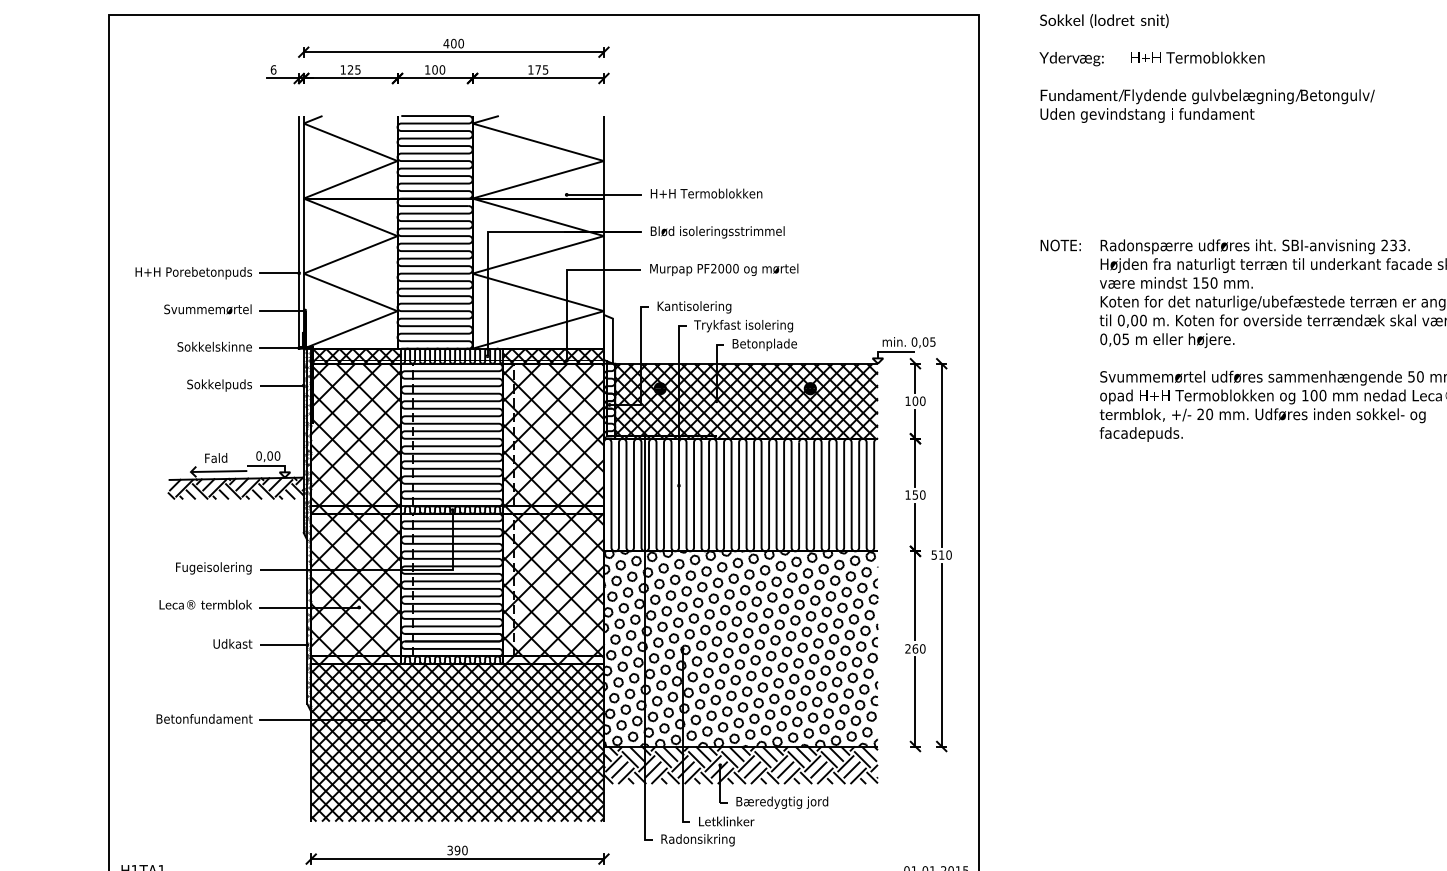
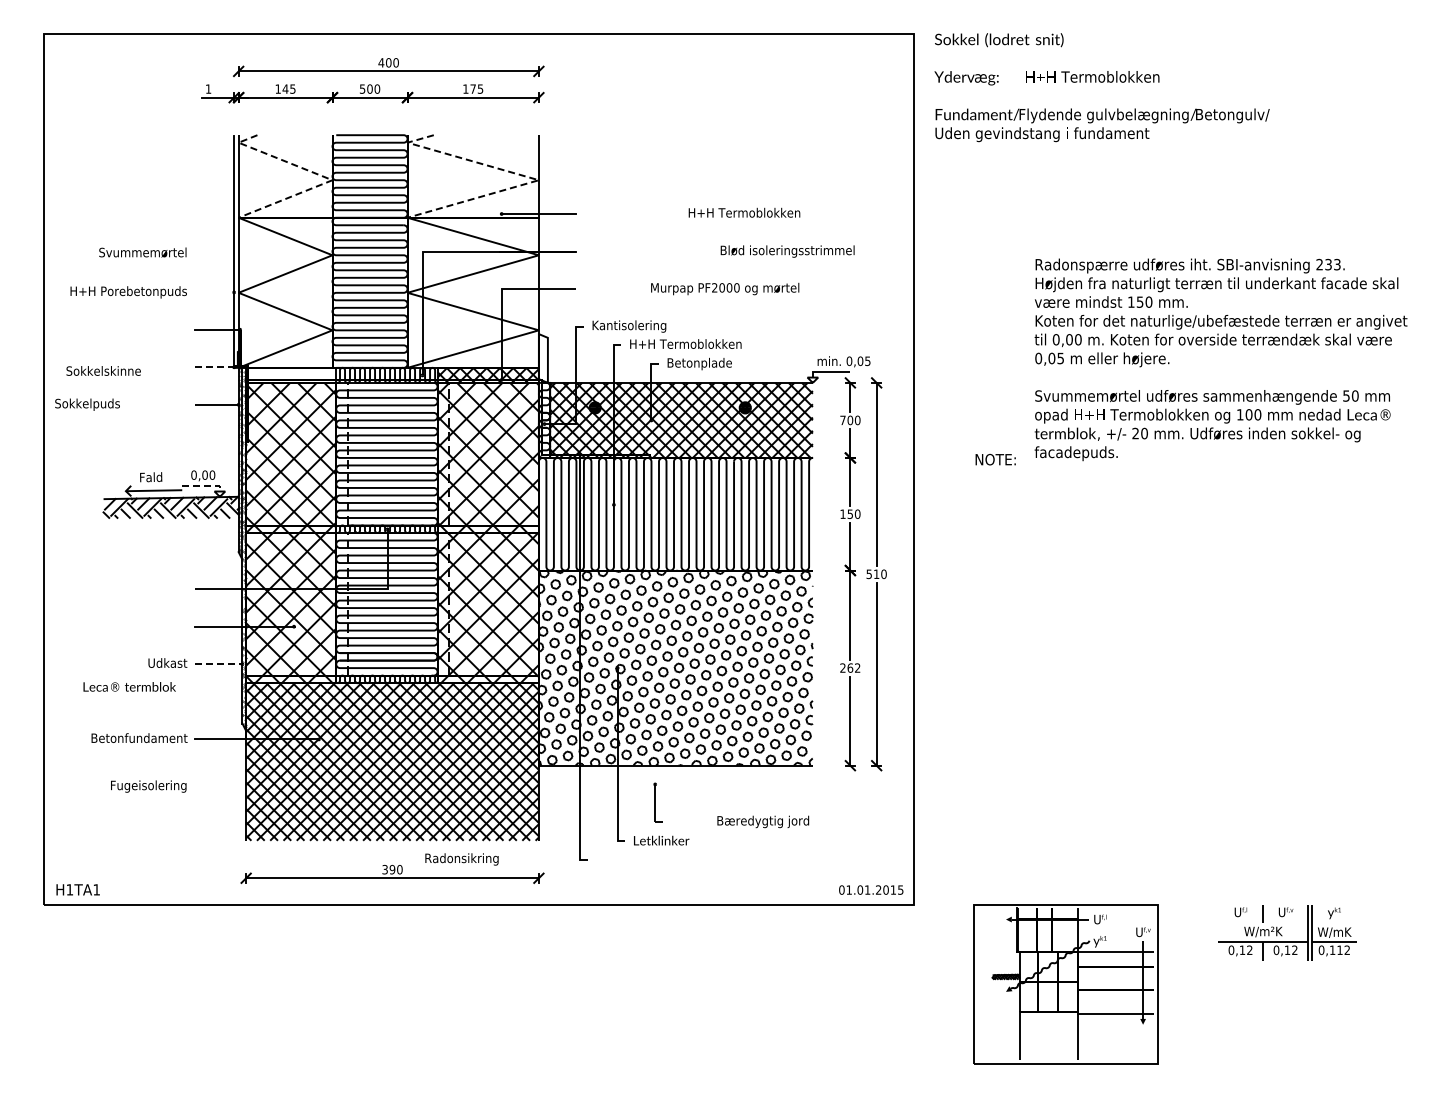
text: (1206, 68) -> (1101, 87), moved
text: (273, 69) -> (208, 88), 6 -> 1
text: (350, 69) -> (285, 88), 125 -> 145
text: (427, 69) -> (362, 88), 100 -> 500
line: (388, 157) -> (323, 176), solid -> dashed
line: (590, 157) -> (525, 176), solid -> dashed
text: (706, 193) -> (744, 212), moved
text: (717, 232) -> (787, 251), moved
text: (1060, 245) -> (995, 459), moved
text: (724, 269) -> (725, 288), moved
line: (279, 273) -> (214, 292), removed
text: (207, 309) -> (142, 252), moved
text: (750, 326) -> (685, 345), Trykfast isolering -> H+H Termoblokken
text: (214, 346) -> (103, 370), moved
line: (279, 348) -> (214, 367), solid -> dashed
hatch: (356, 355) -> (291, 374), removed
text: (219, 385) -> (87, 404), moved
text: (907, 401) -> (842, 420), 100 -> 700
line: (270, 466) -> (205, 485), solid -> dashed
text: (213, 568) -> (148, 786), moved
text: (205, 604) -> (129, 686), moved
line: (284, 645) -> (219, 664), solid -> dashed
text: (922, 648) -> (857, 667), 260 -> 262
hatch: (740, 765) -> (675, 784), removed
text: (782, 802) -> (763, 821), moved
text: (697, 840) -> (461, 859), moved

